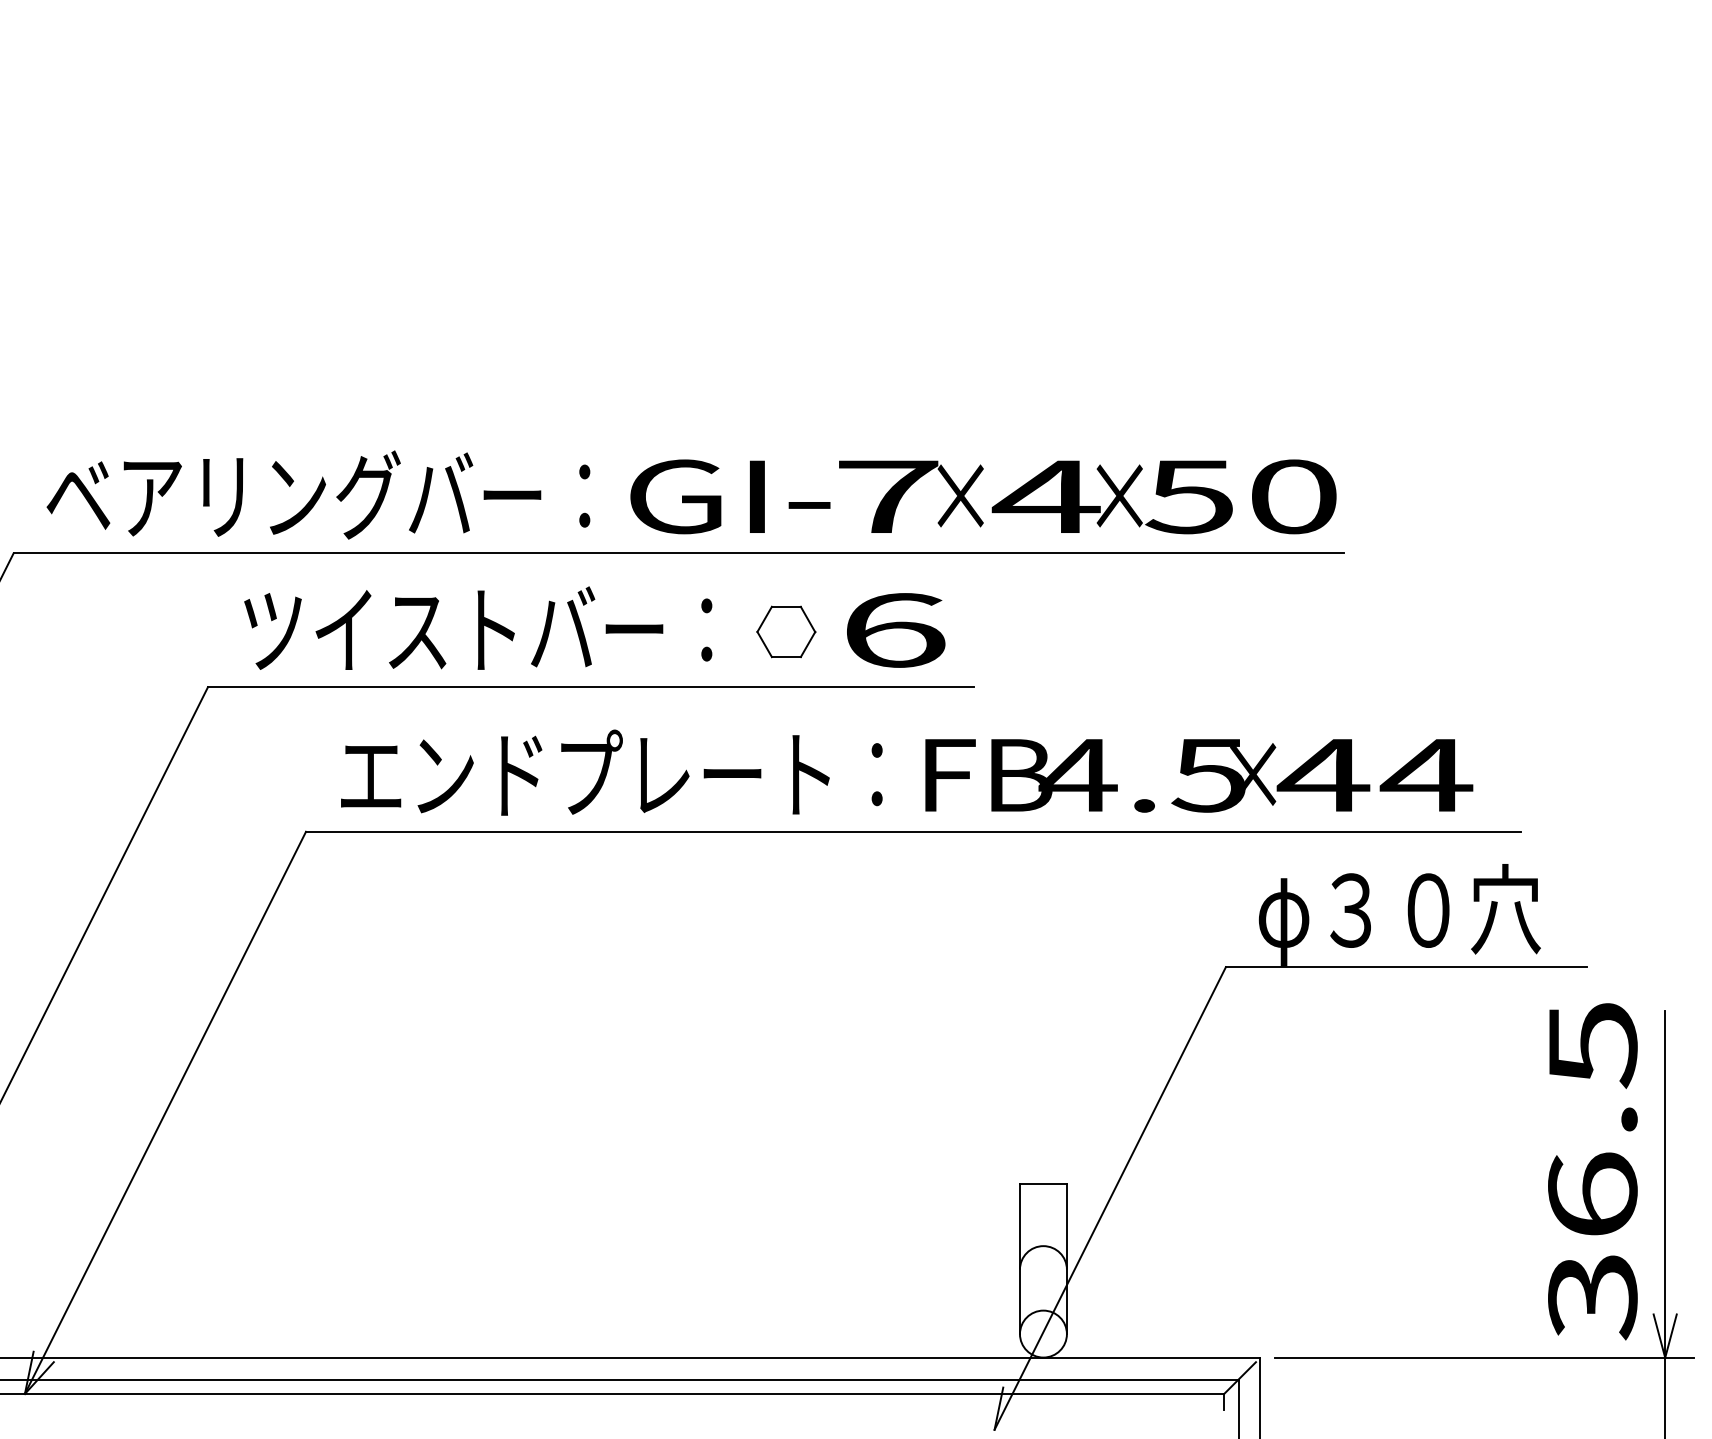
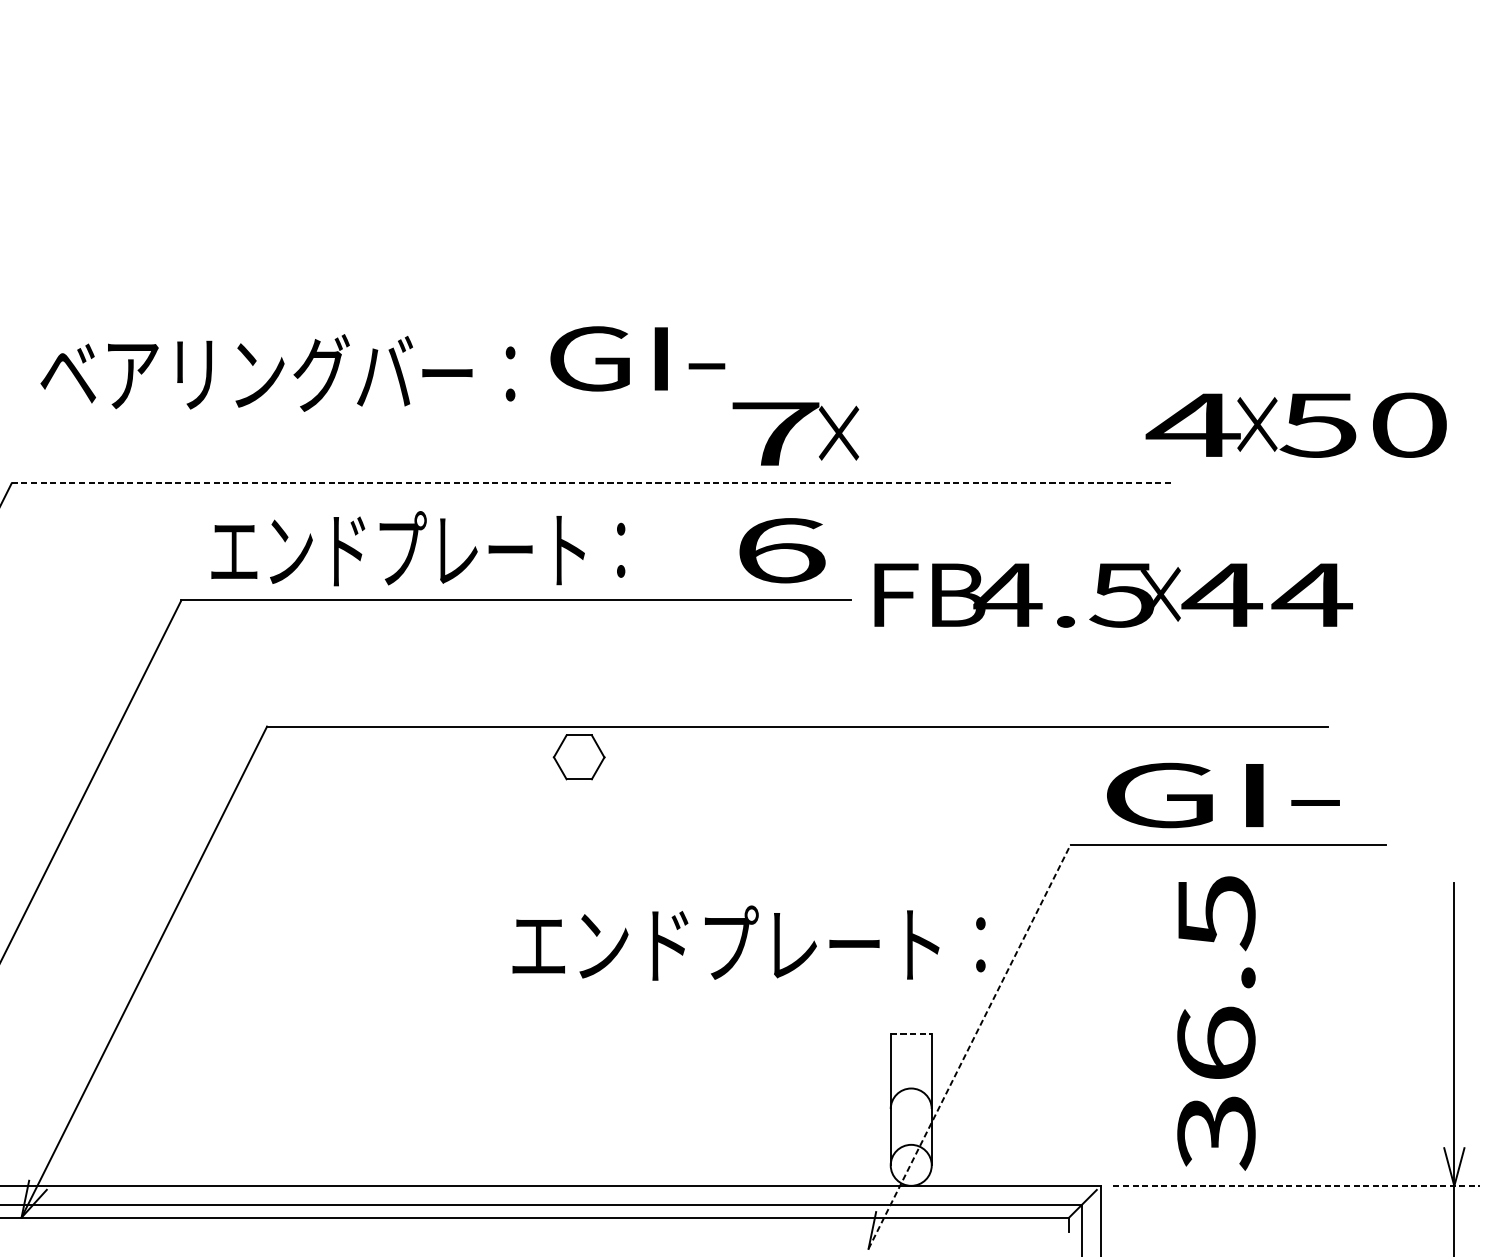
text: (318, 494) -> (277, 372), moved
text: (730, 496) -> (637, 358), moved
text: (1163, 496) -> (1295, 424), moved
line: (679, 553) -> (593, 483), solid -> dashed
text: (479, 628) -> (418, 549), ツイストバー： -> エンドプレート：
part: (786, 631) -> (579, 756), moved
text: (611, 772) -> (748, 942), moved
text: (1199, 775) -> (1113, 595), moved
text: (1399, 914) -> (1222, 798), φ３０穴 -> GI-
text: (1592, 1171) -> (1216, 1023), moved
line: (1043, 1183) -> (911, 1033), solid -> dashed
line: (1110, 1198) -> (969, 1046), solid -> dashed
line: (1484, 1357) -> (1296, 1185), solid -> dashed

